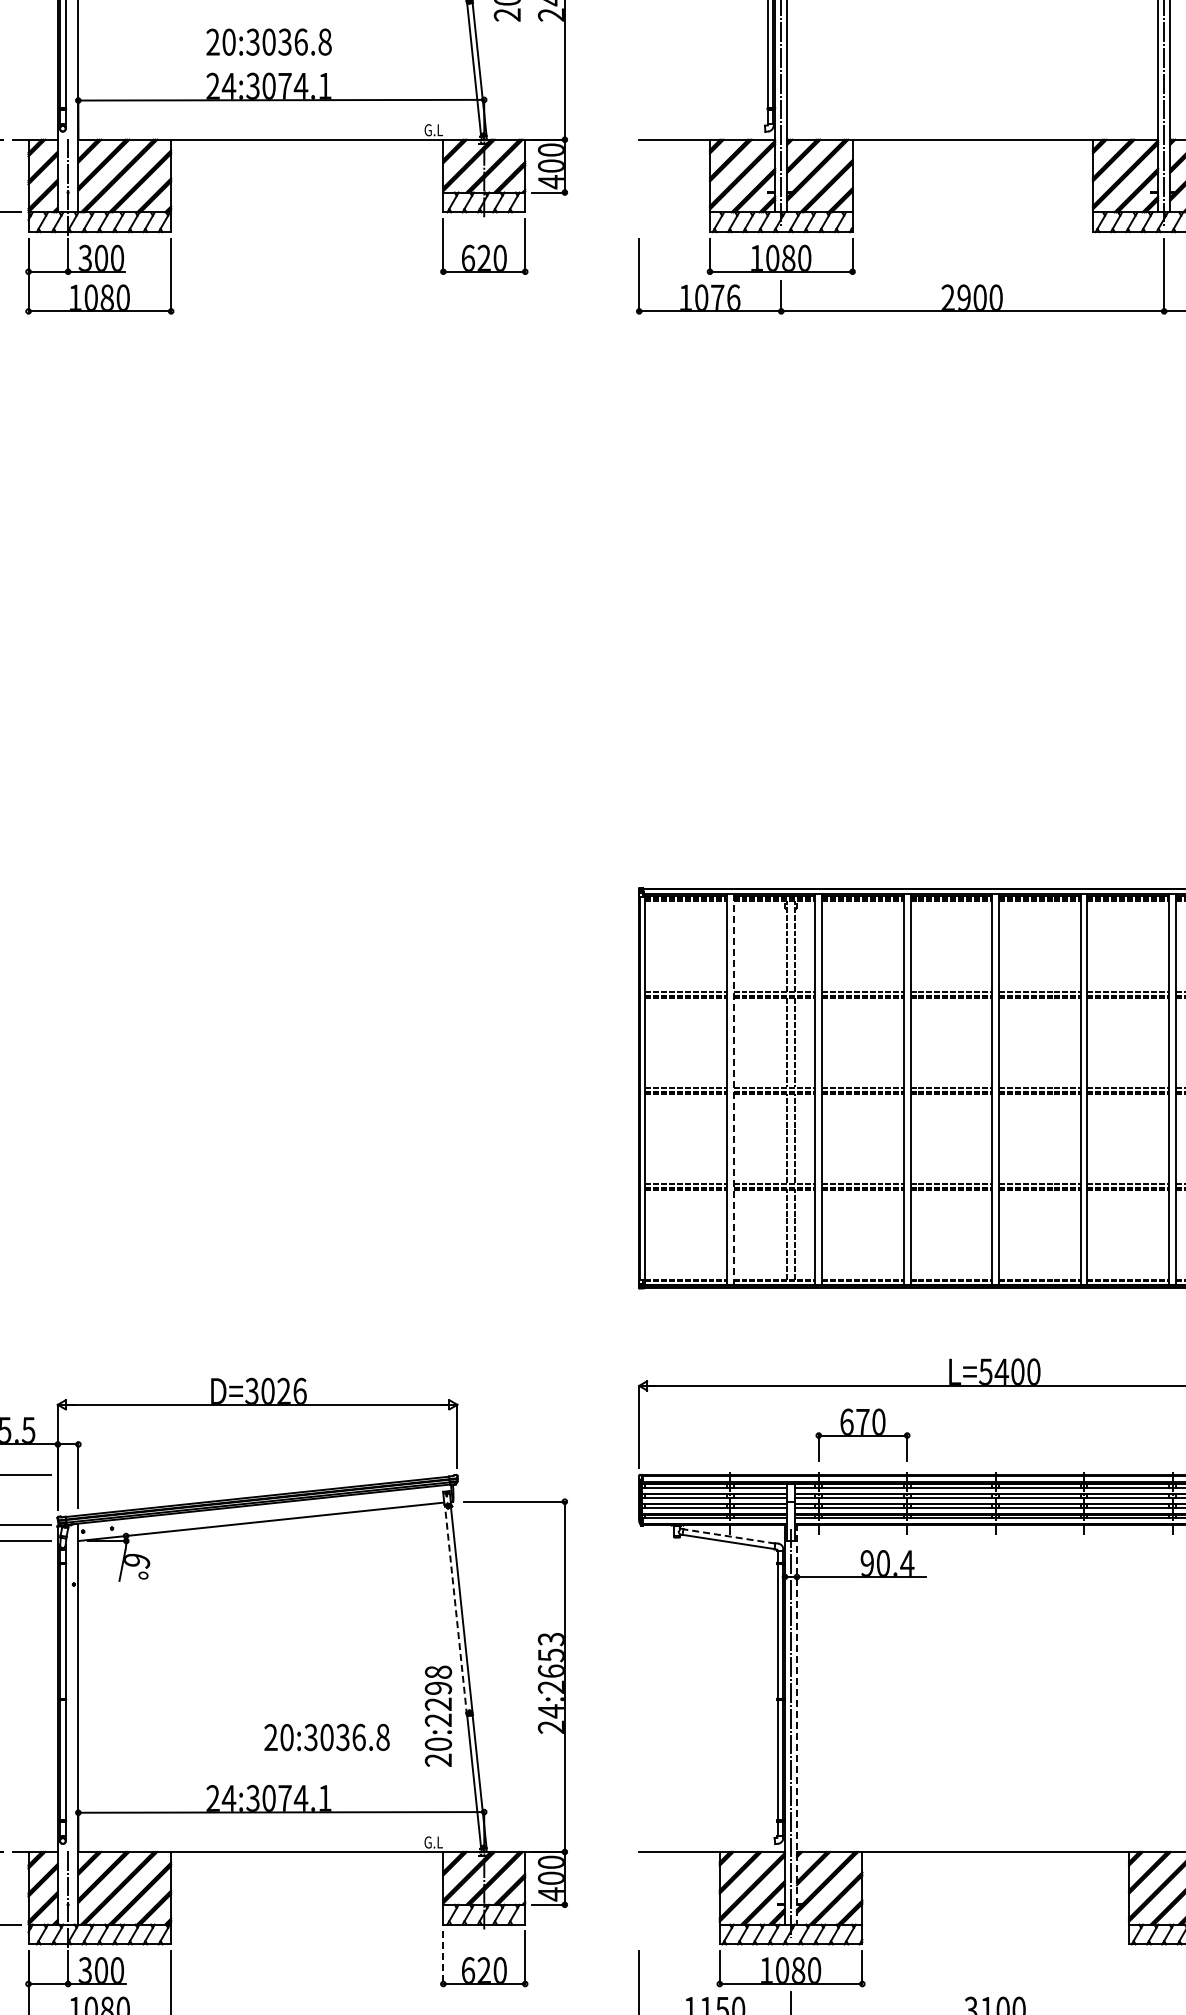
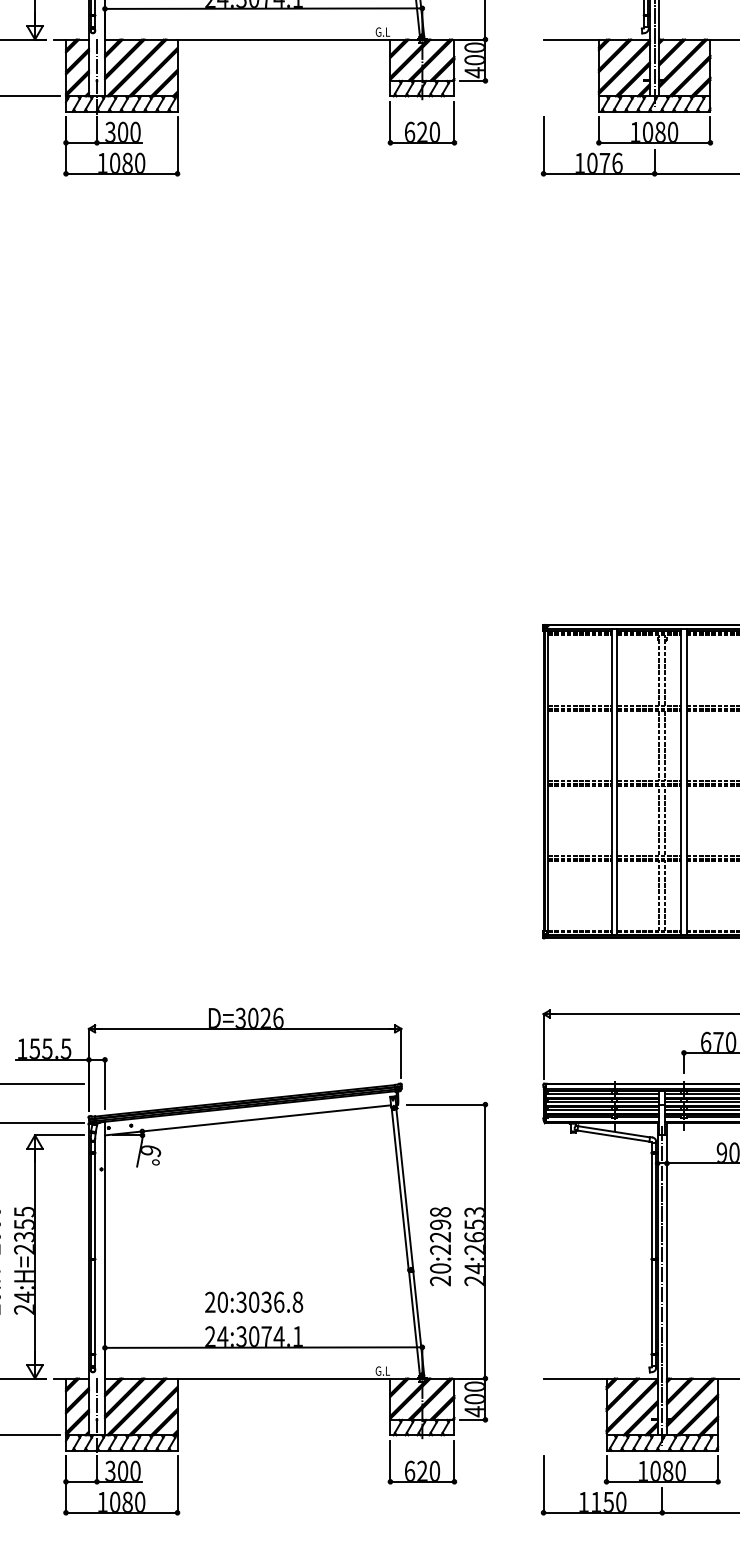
line: (733, 1089) -> (617, 782), dashed -> solid
line: (728, 1536) -> (613, 1131), dashed -> solid
line: (455, 1610) -> (399, 1189), dashed -> solid
text: (438, 1715) -> (440, 1246), moved
line: (797, 1724) -> (667, 1278), dashed -> solid
text: (326, 1737) -> (253, 1302), moved
line: (443, 1958) -> (390, 1461), dashed -> solid

